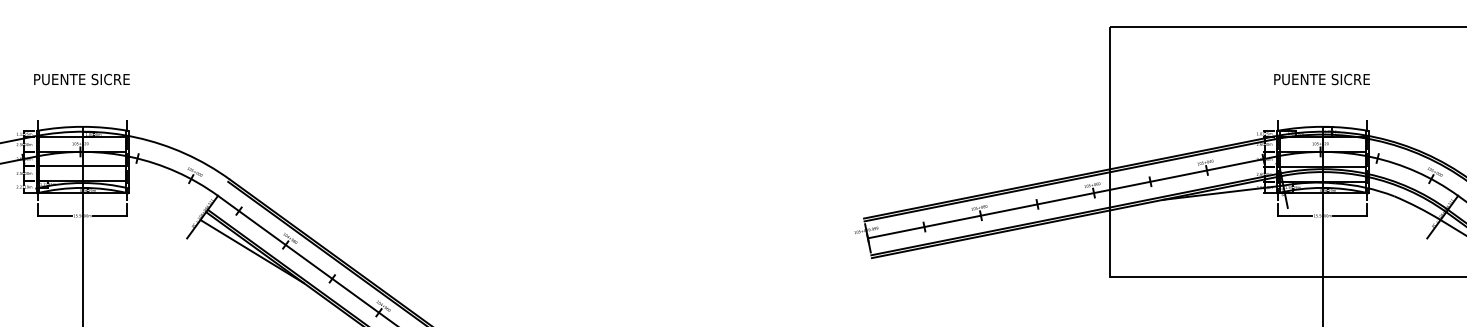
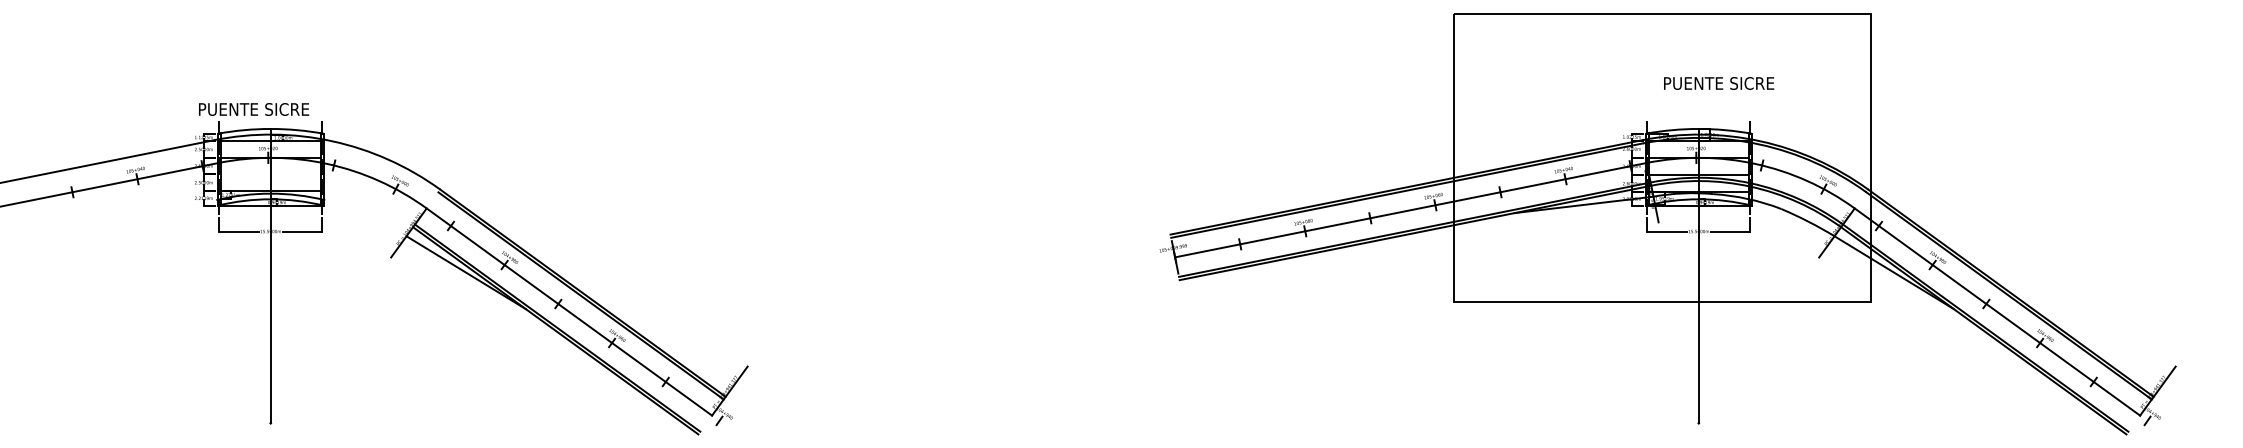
text: (82, 79) -> (254, 109), moved
text: (1322, 79) -> (1719, 83), moved
line: (80, 166) -> (268, 174), removed

